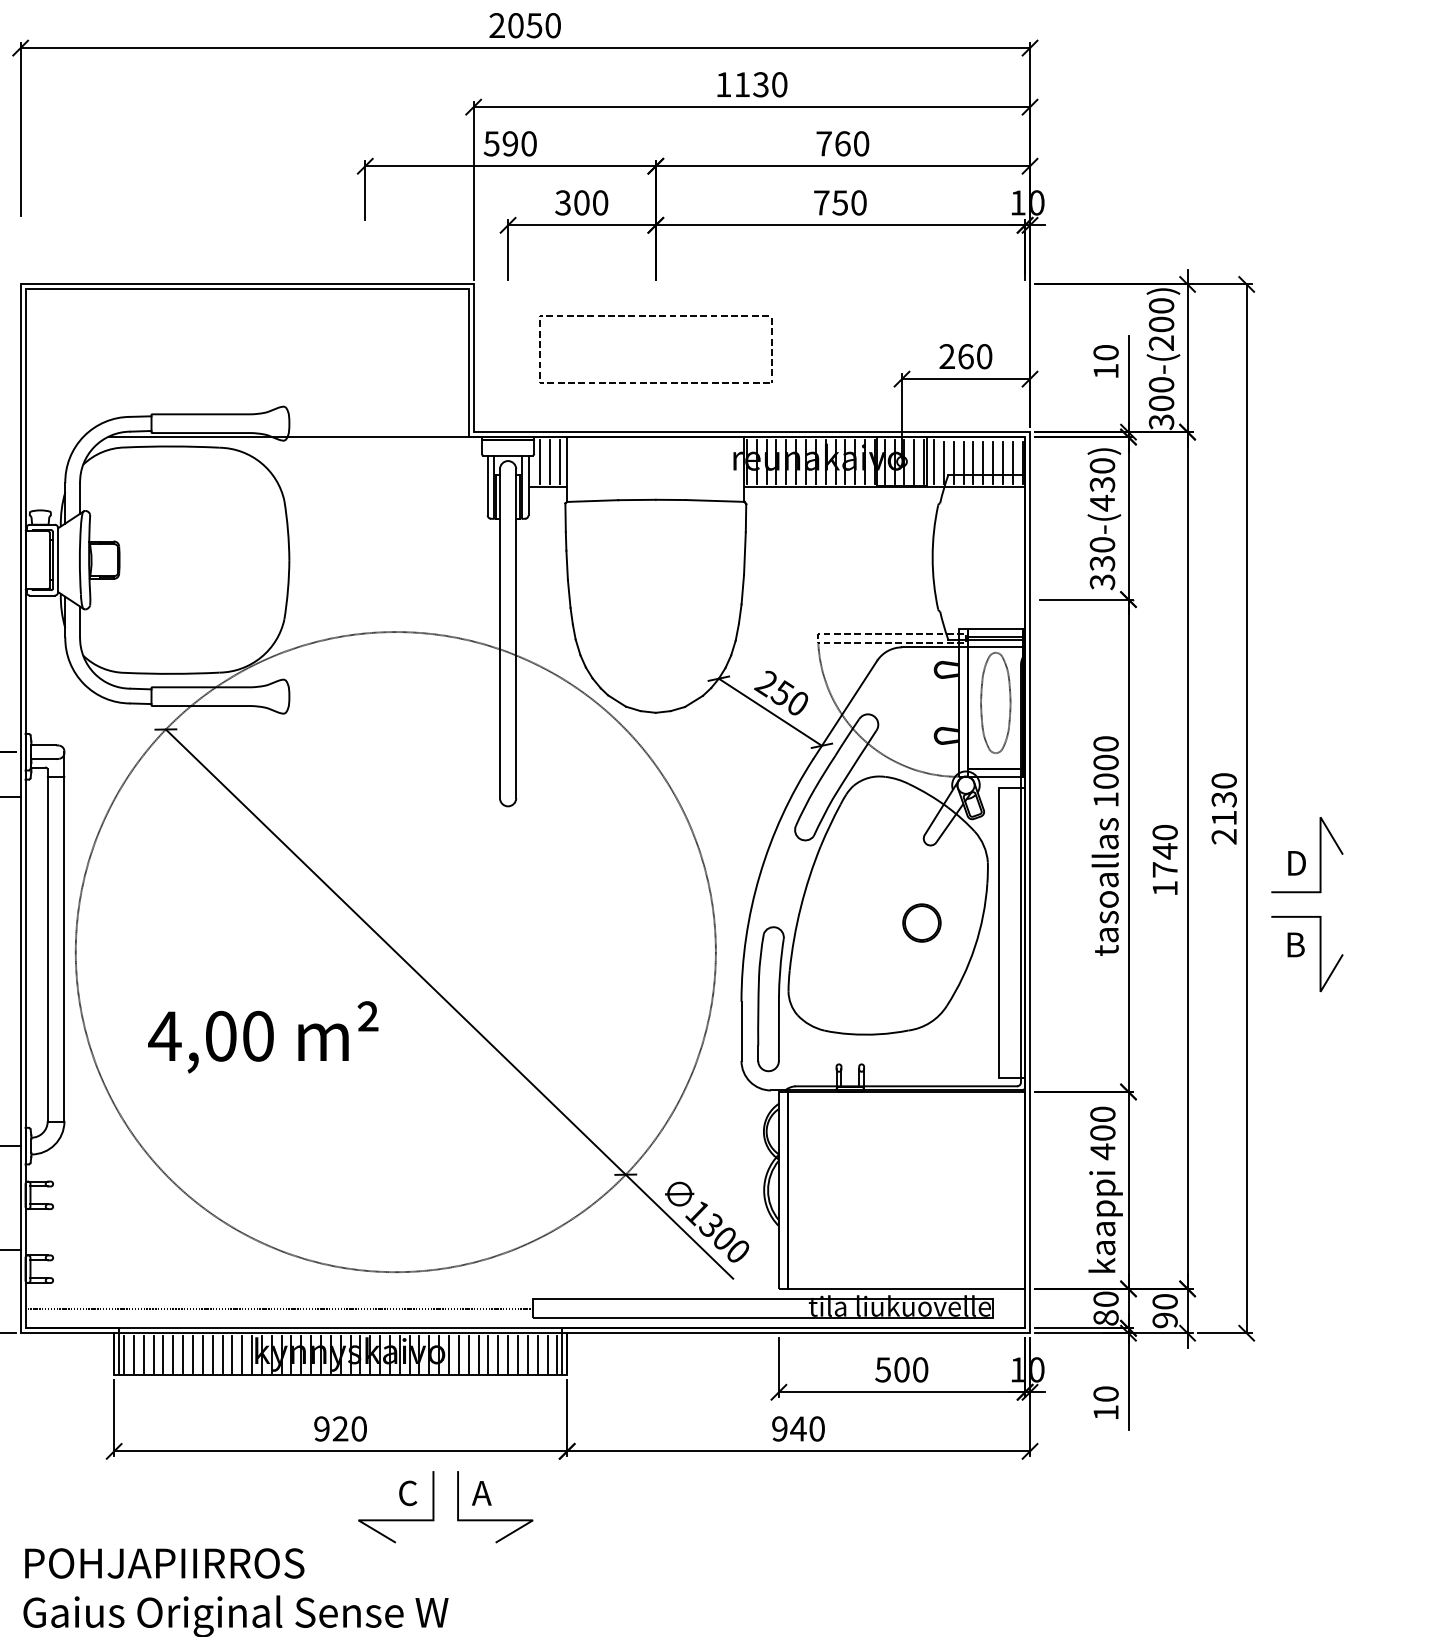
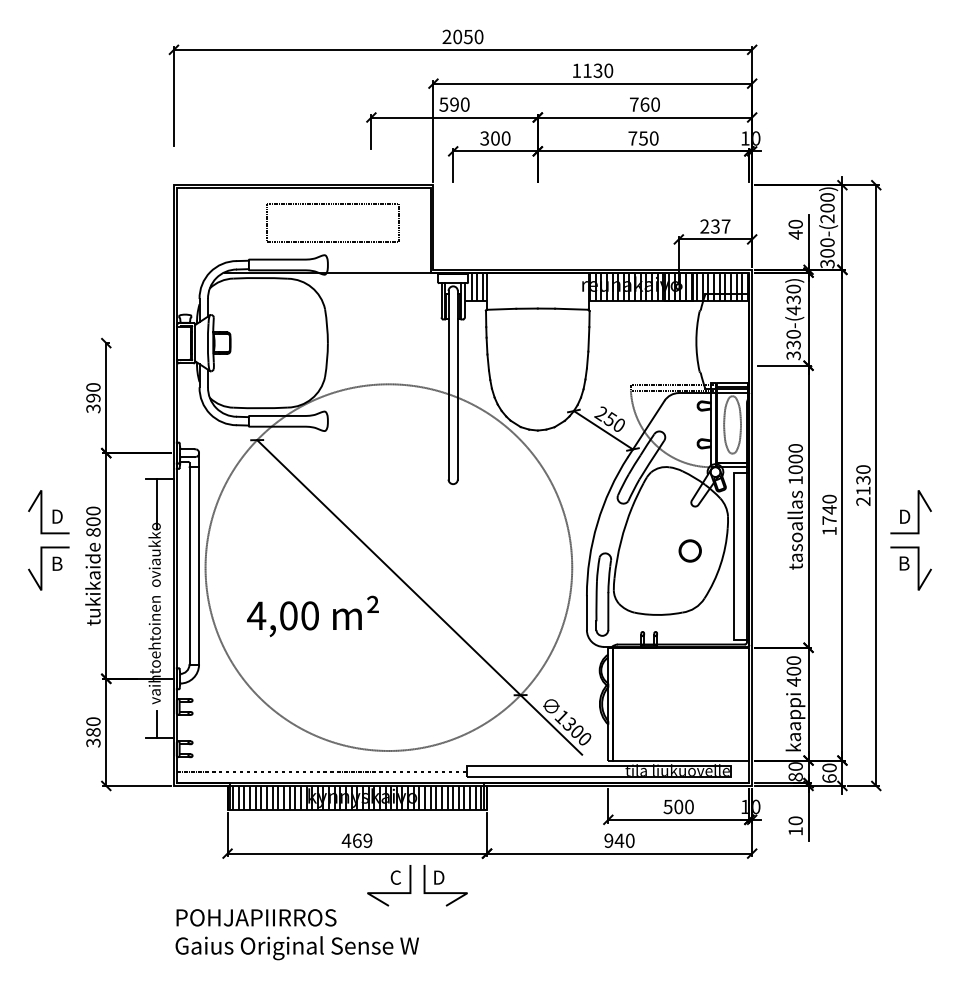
part: (653, 318) -> (331, 204), moved
text: (974, 356) -> (720, 226), 260 -> 237
text: (1105, 370) -> (795, 234), 10 -> 40
text: (1165, 1320) -> (829, 778), 90 -> 60
text: (339, 1428) -> (356, 840), 920 -> 469
text: (482, 1493) -> (438, 877), A -> D

